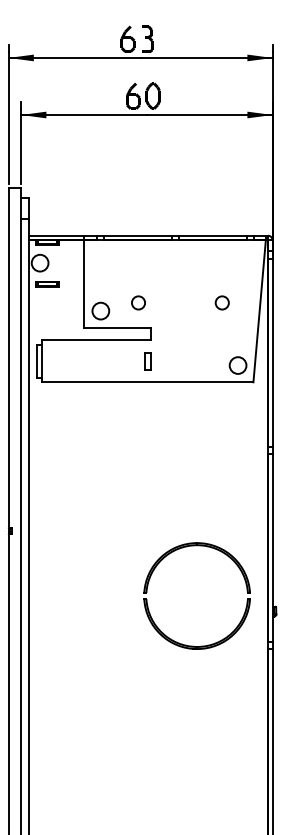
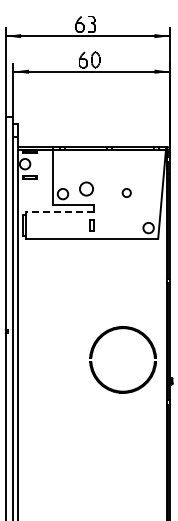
circle: (138, 302) -> (86, 188), size x1.6
circle: (221, 302) -> (126, 192), moved
line: (96, 340) -> (60, 212), solid -> dashed
part: (170, 555) -> (106, 334), moved

